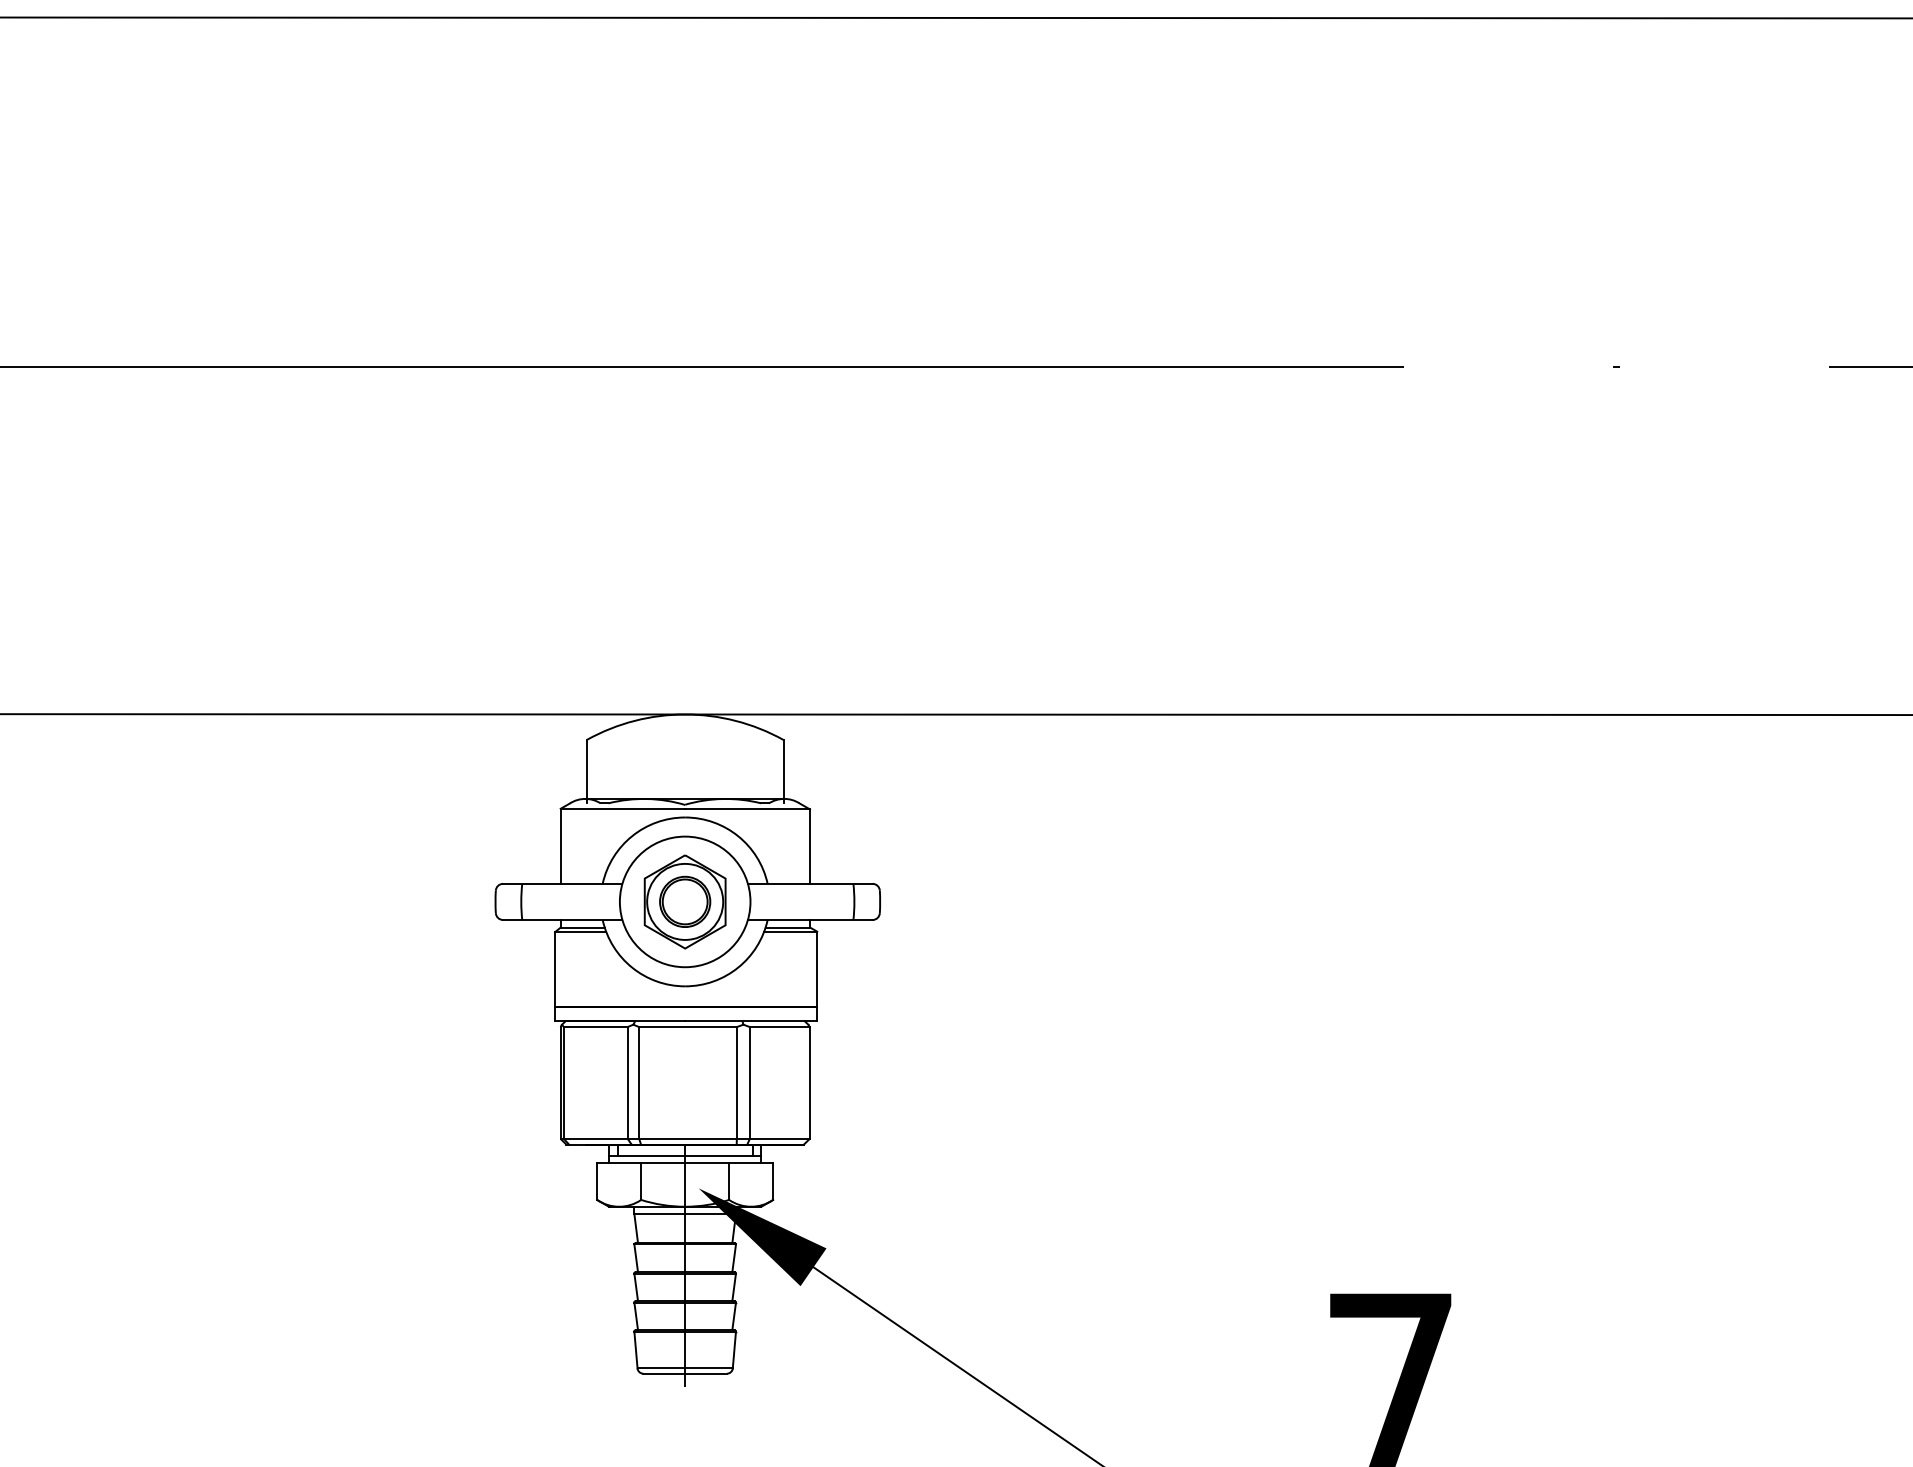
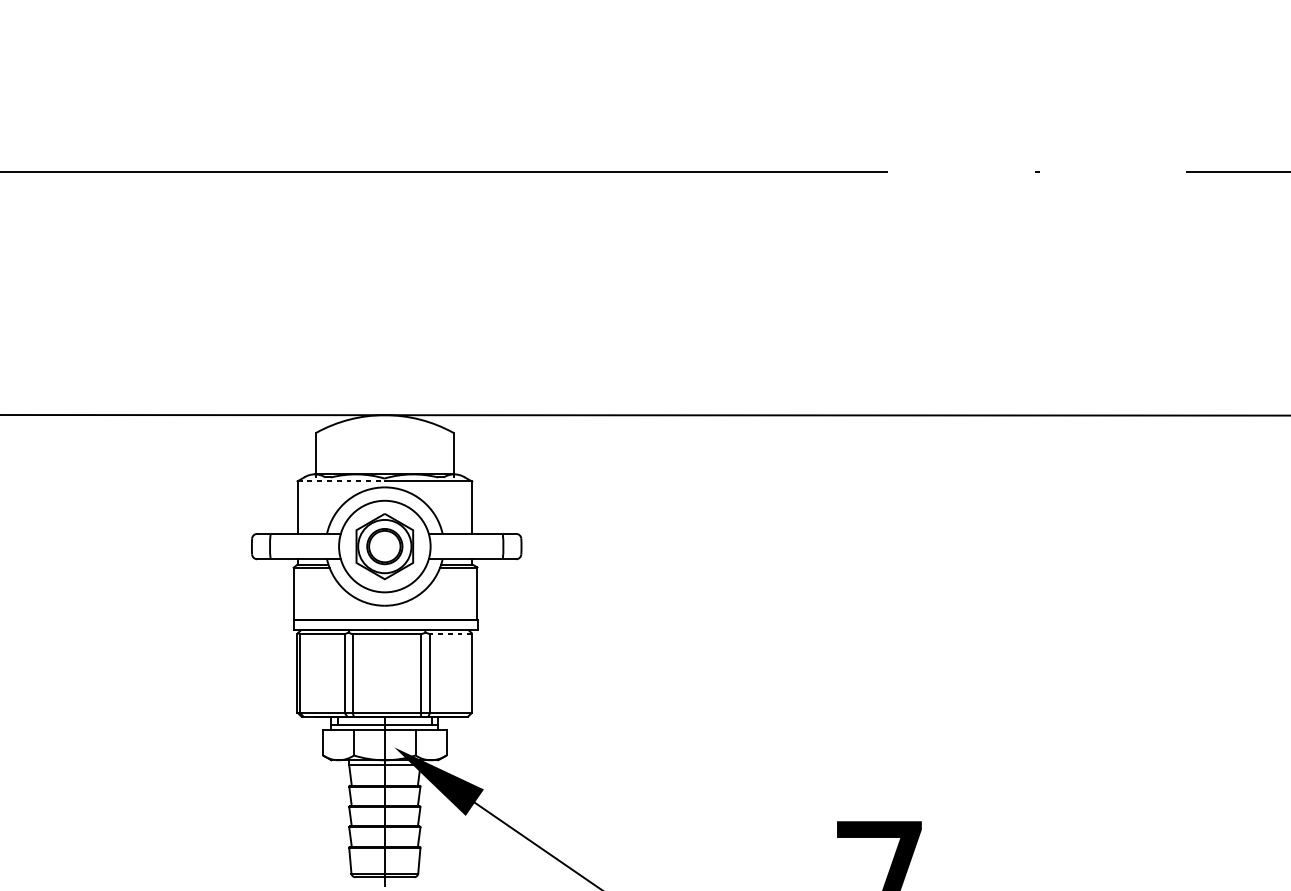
line: (623, 808) -> (341, 481), solid -> dashed
line: (779, 1027) -> (450, 634), solid -> dashed

